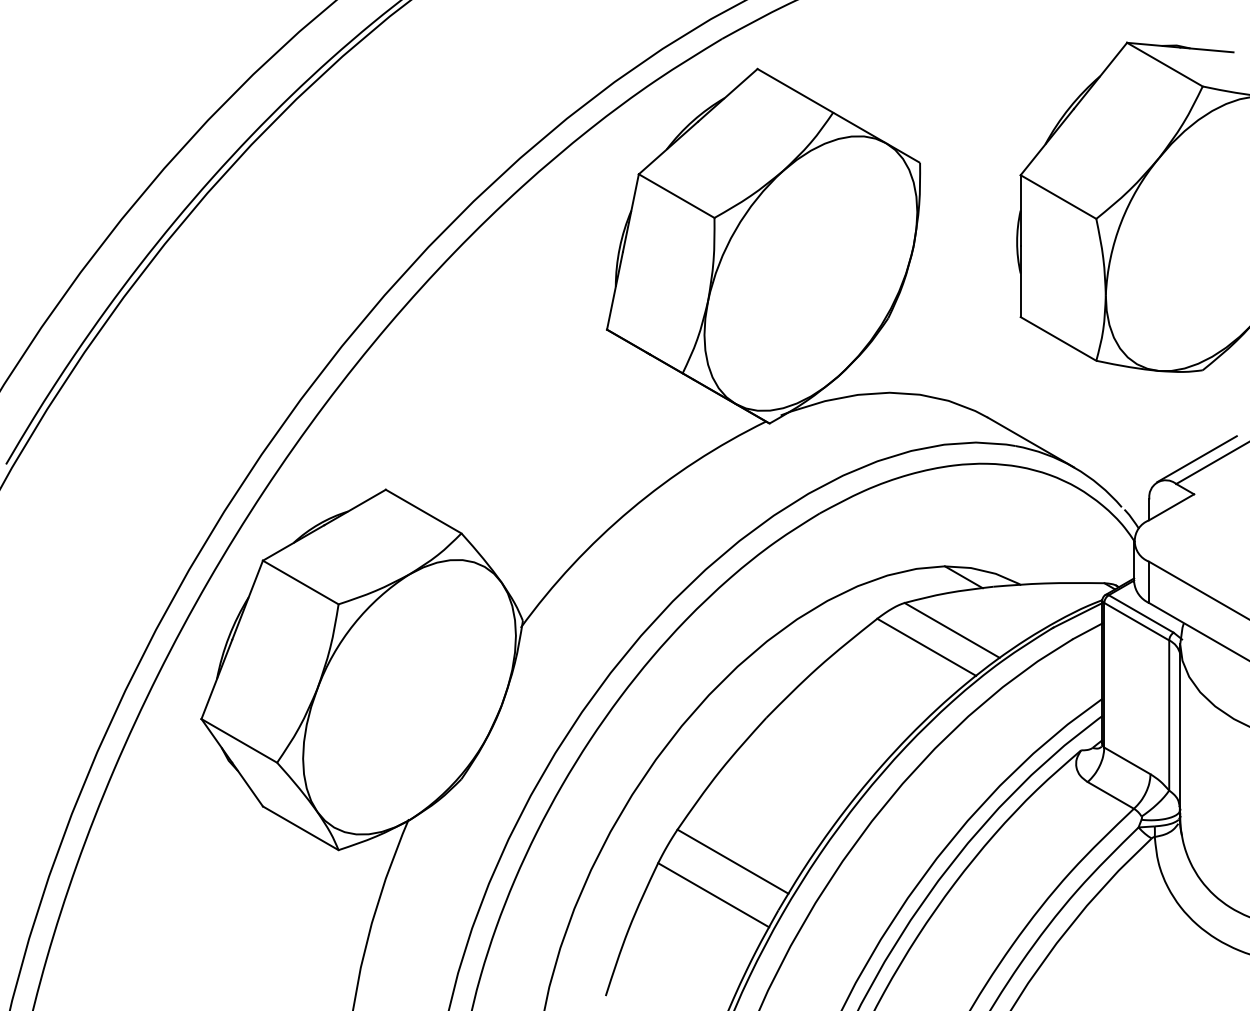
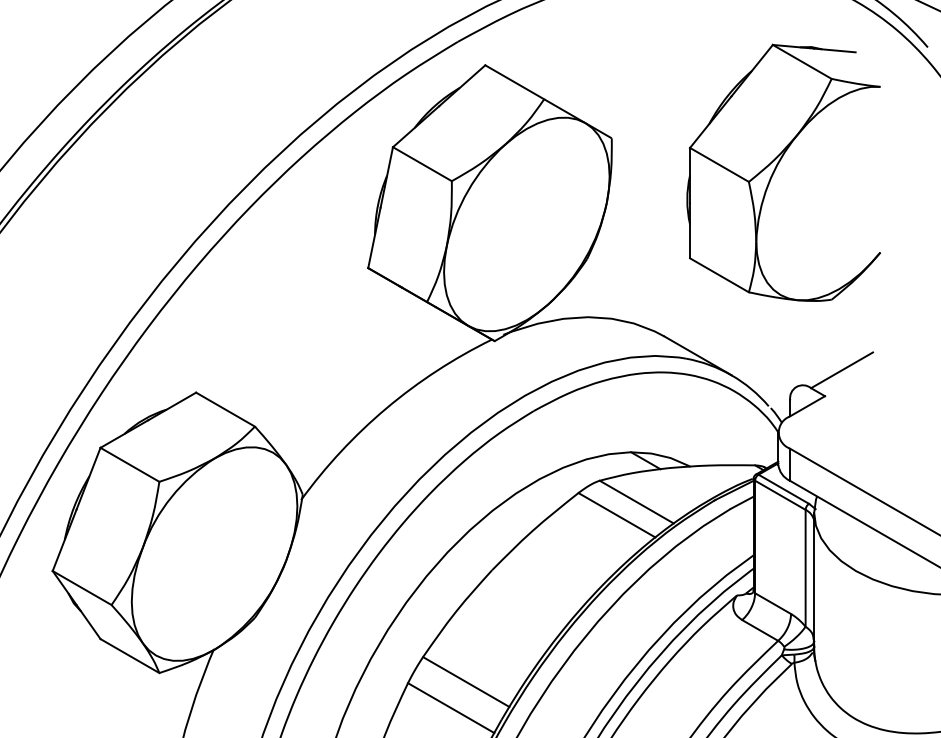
line: (1196, 459) -> (826, 369), removed

